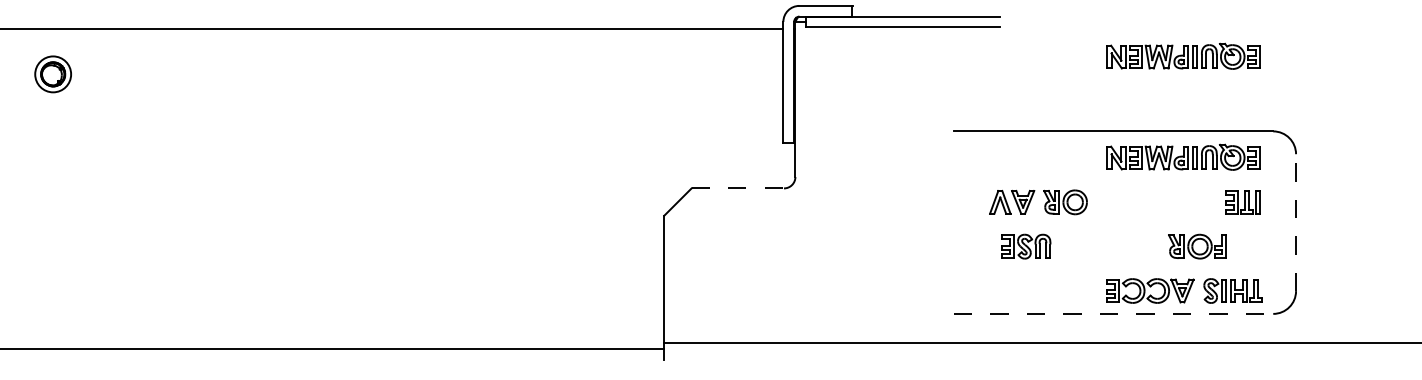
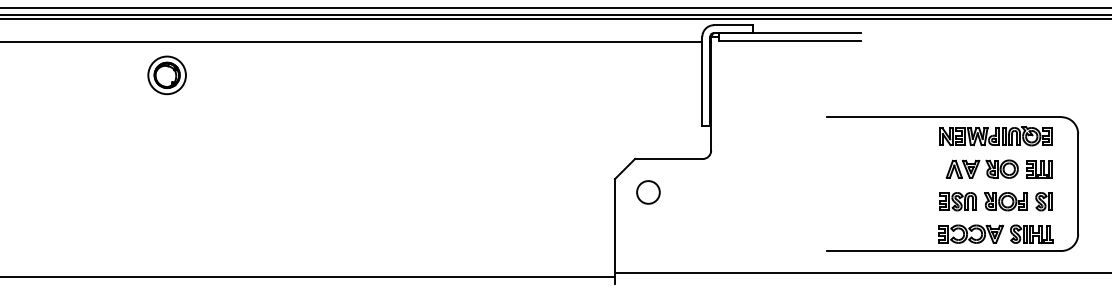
part: (1183, 56) -> (995, 62), removed
part: (52, 74) -> (166, 75), size x1.43
line: (737, 189) -> (668, 159), dashed -> solid
part: (1037, 201) -> (981, 168), moved
line: (1296, 221) -> (1078, 183), dashed -> solid
circle: (709, 234) -> (648, 192), added
part: (1025, 246) -> (957, 201), moved
part: (1248, 246) -> (1043, 201), added
line: (1113, 313) -> (944, 250), dashed -> solid

